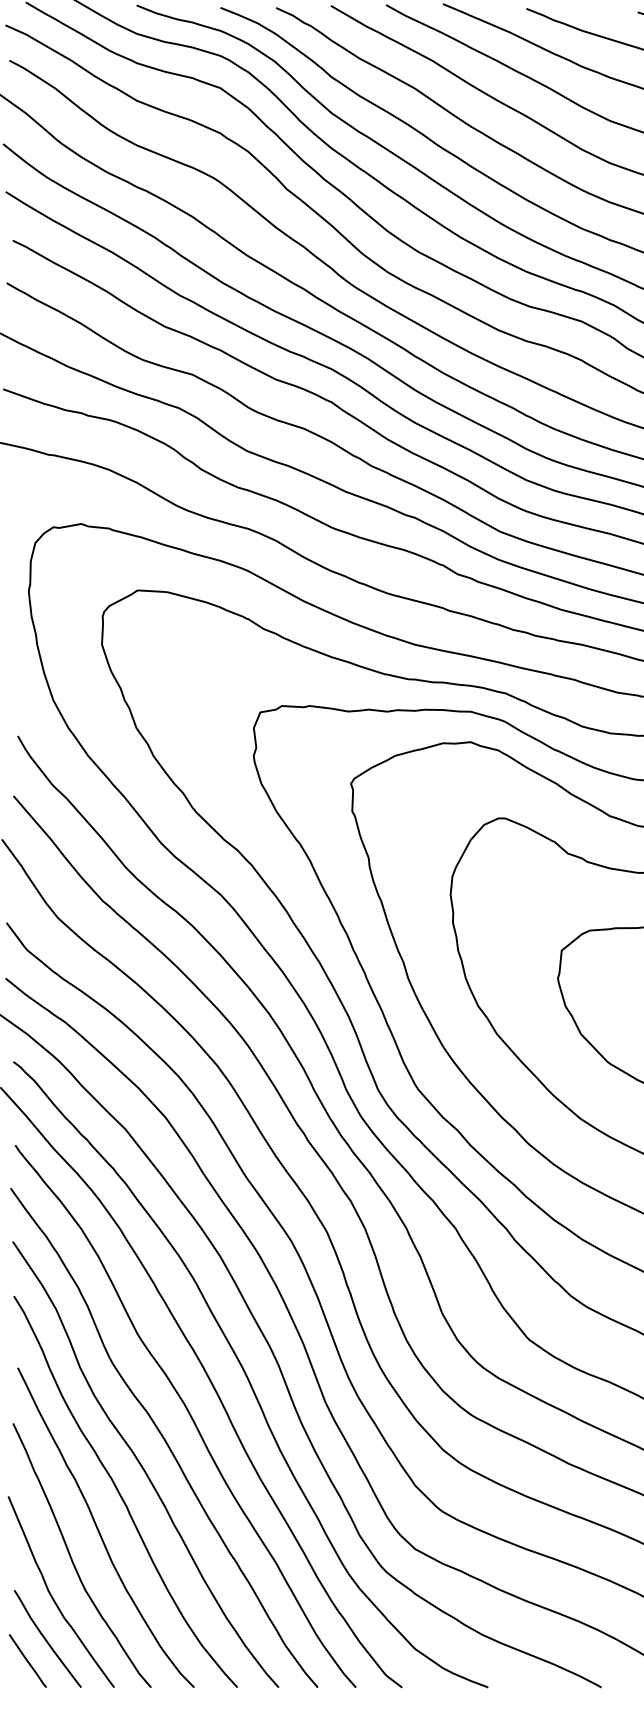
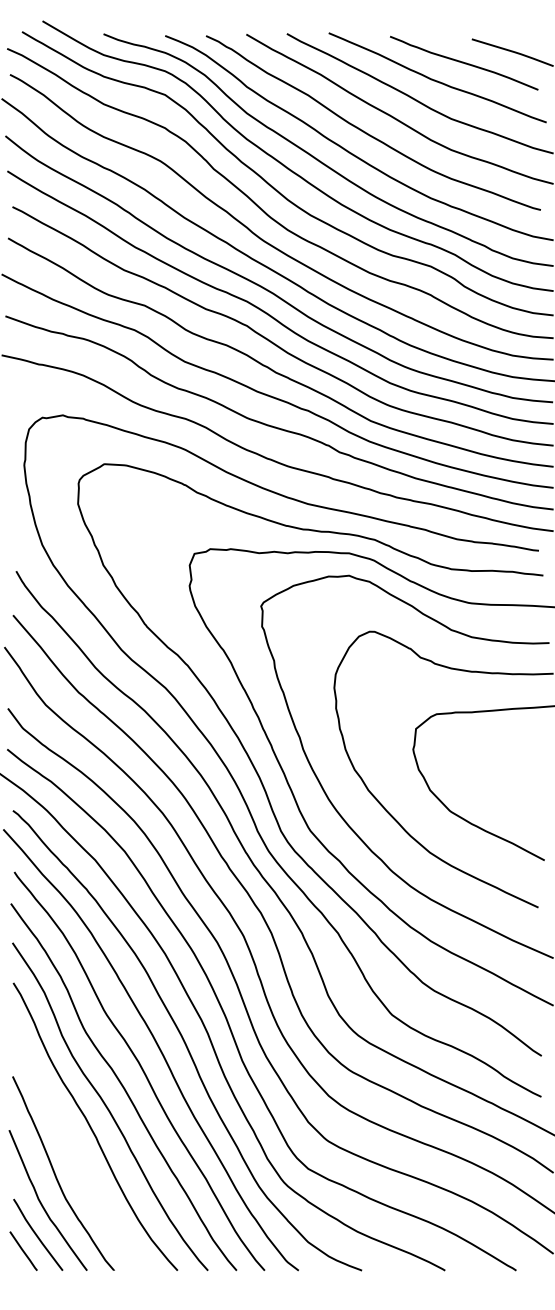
curve: (99, 1529) -> (76, 1154), removed

